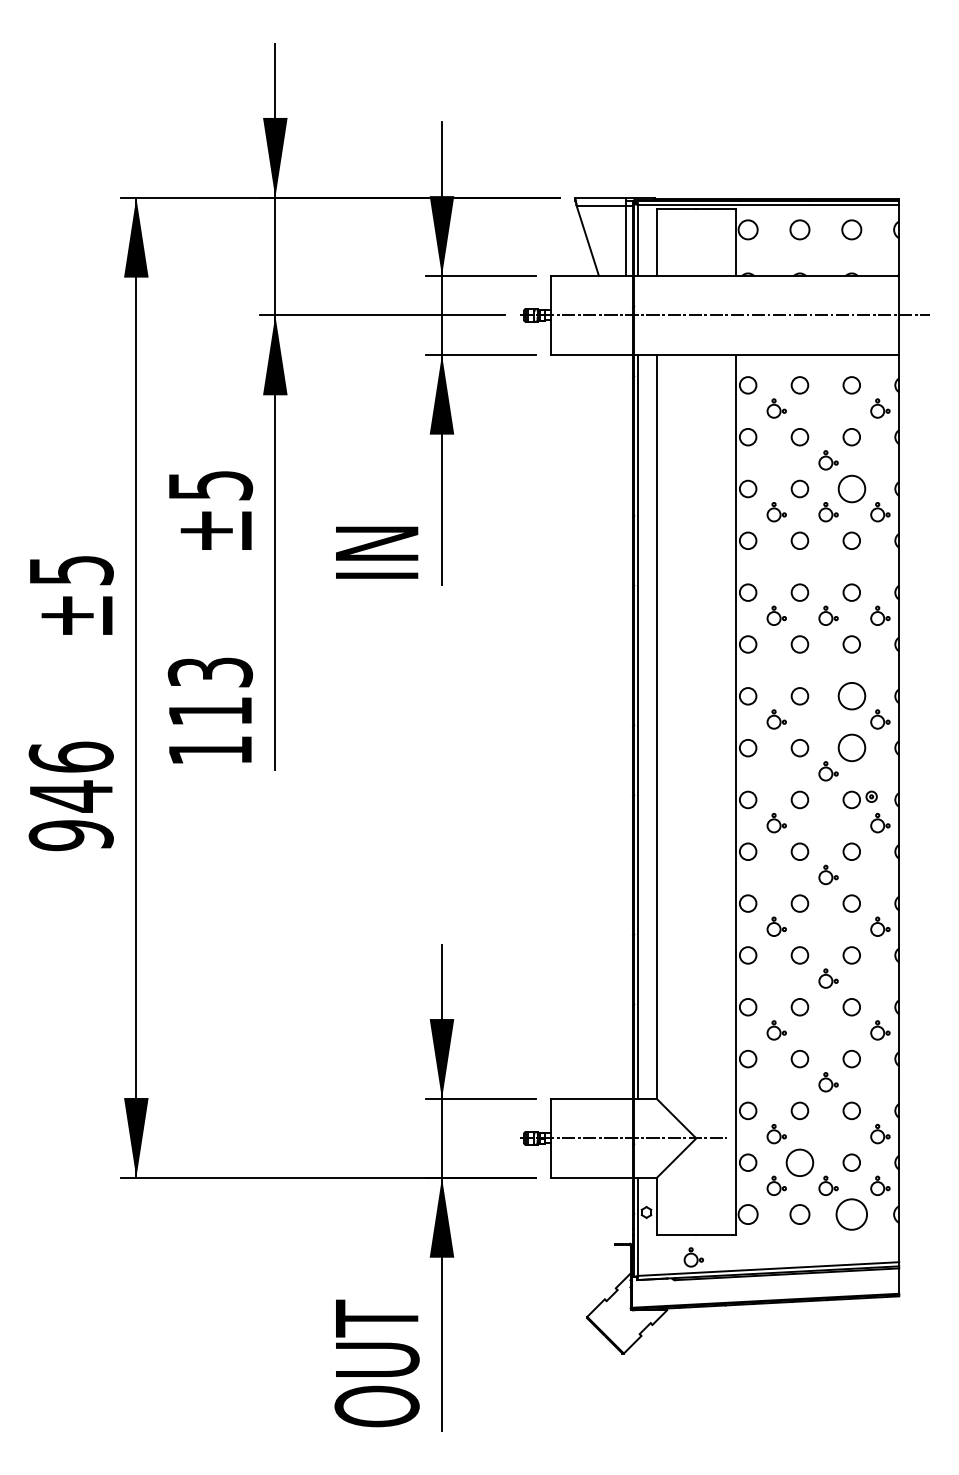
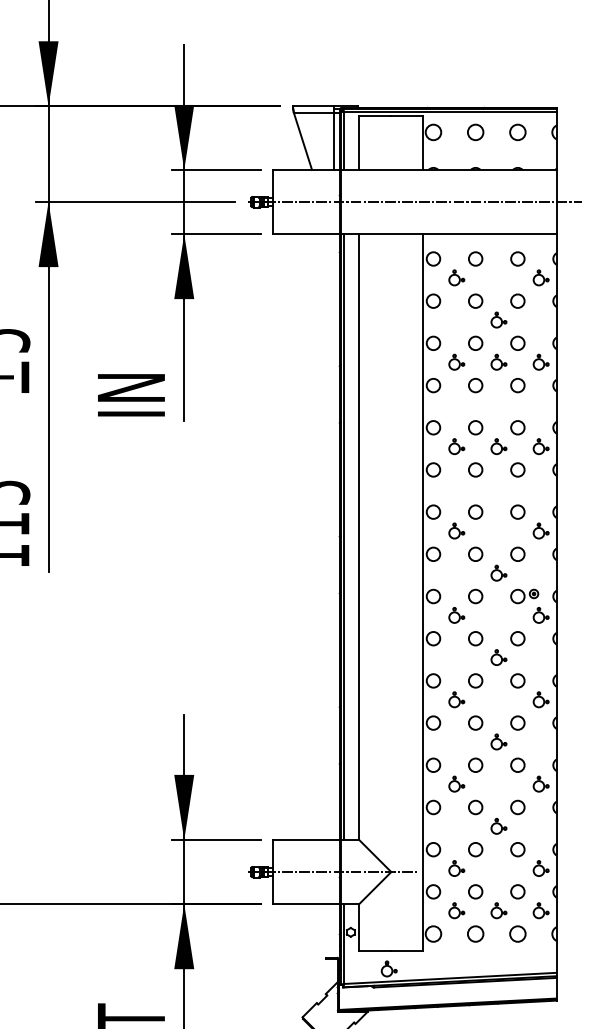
circle: (851, 488) -> (517, 342), size x0.62
circle: (851, 696) -> (517, 512), size x0.62
circle: (851, 748) -> (517, 554), size x0.62
circle: (799, 1162) -> (475, 891), size x0.62
circle: (851, 1214) -> (517, 934), size x0.62

